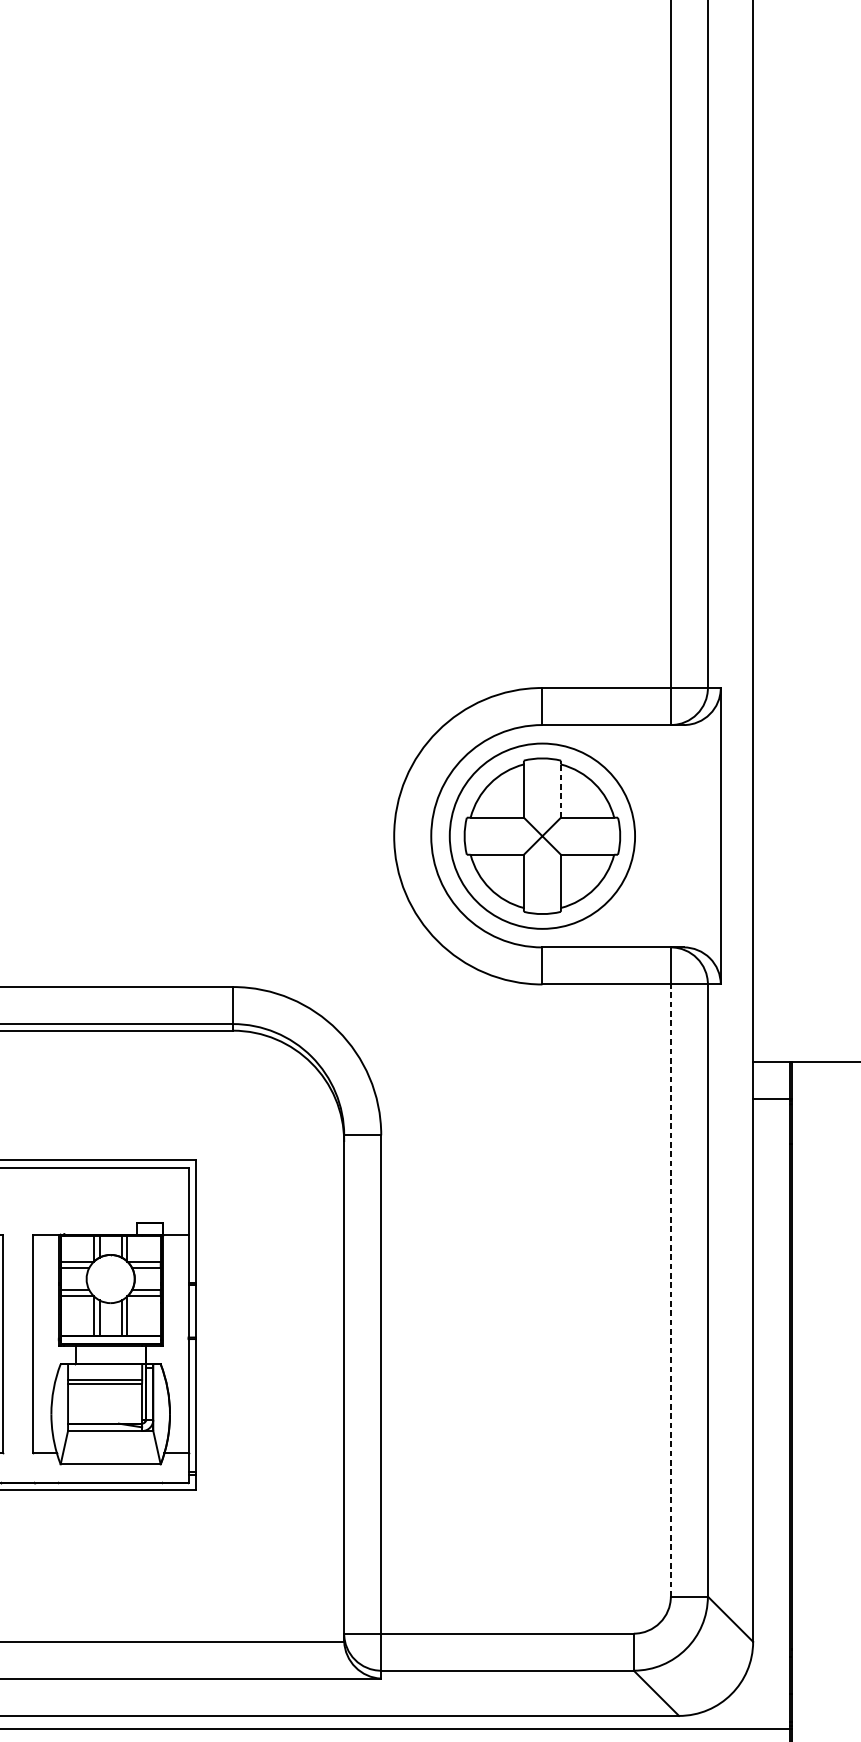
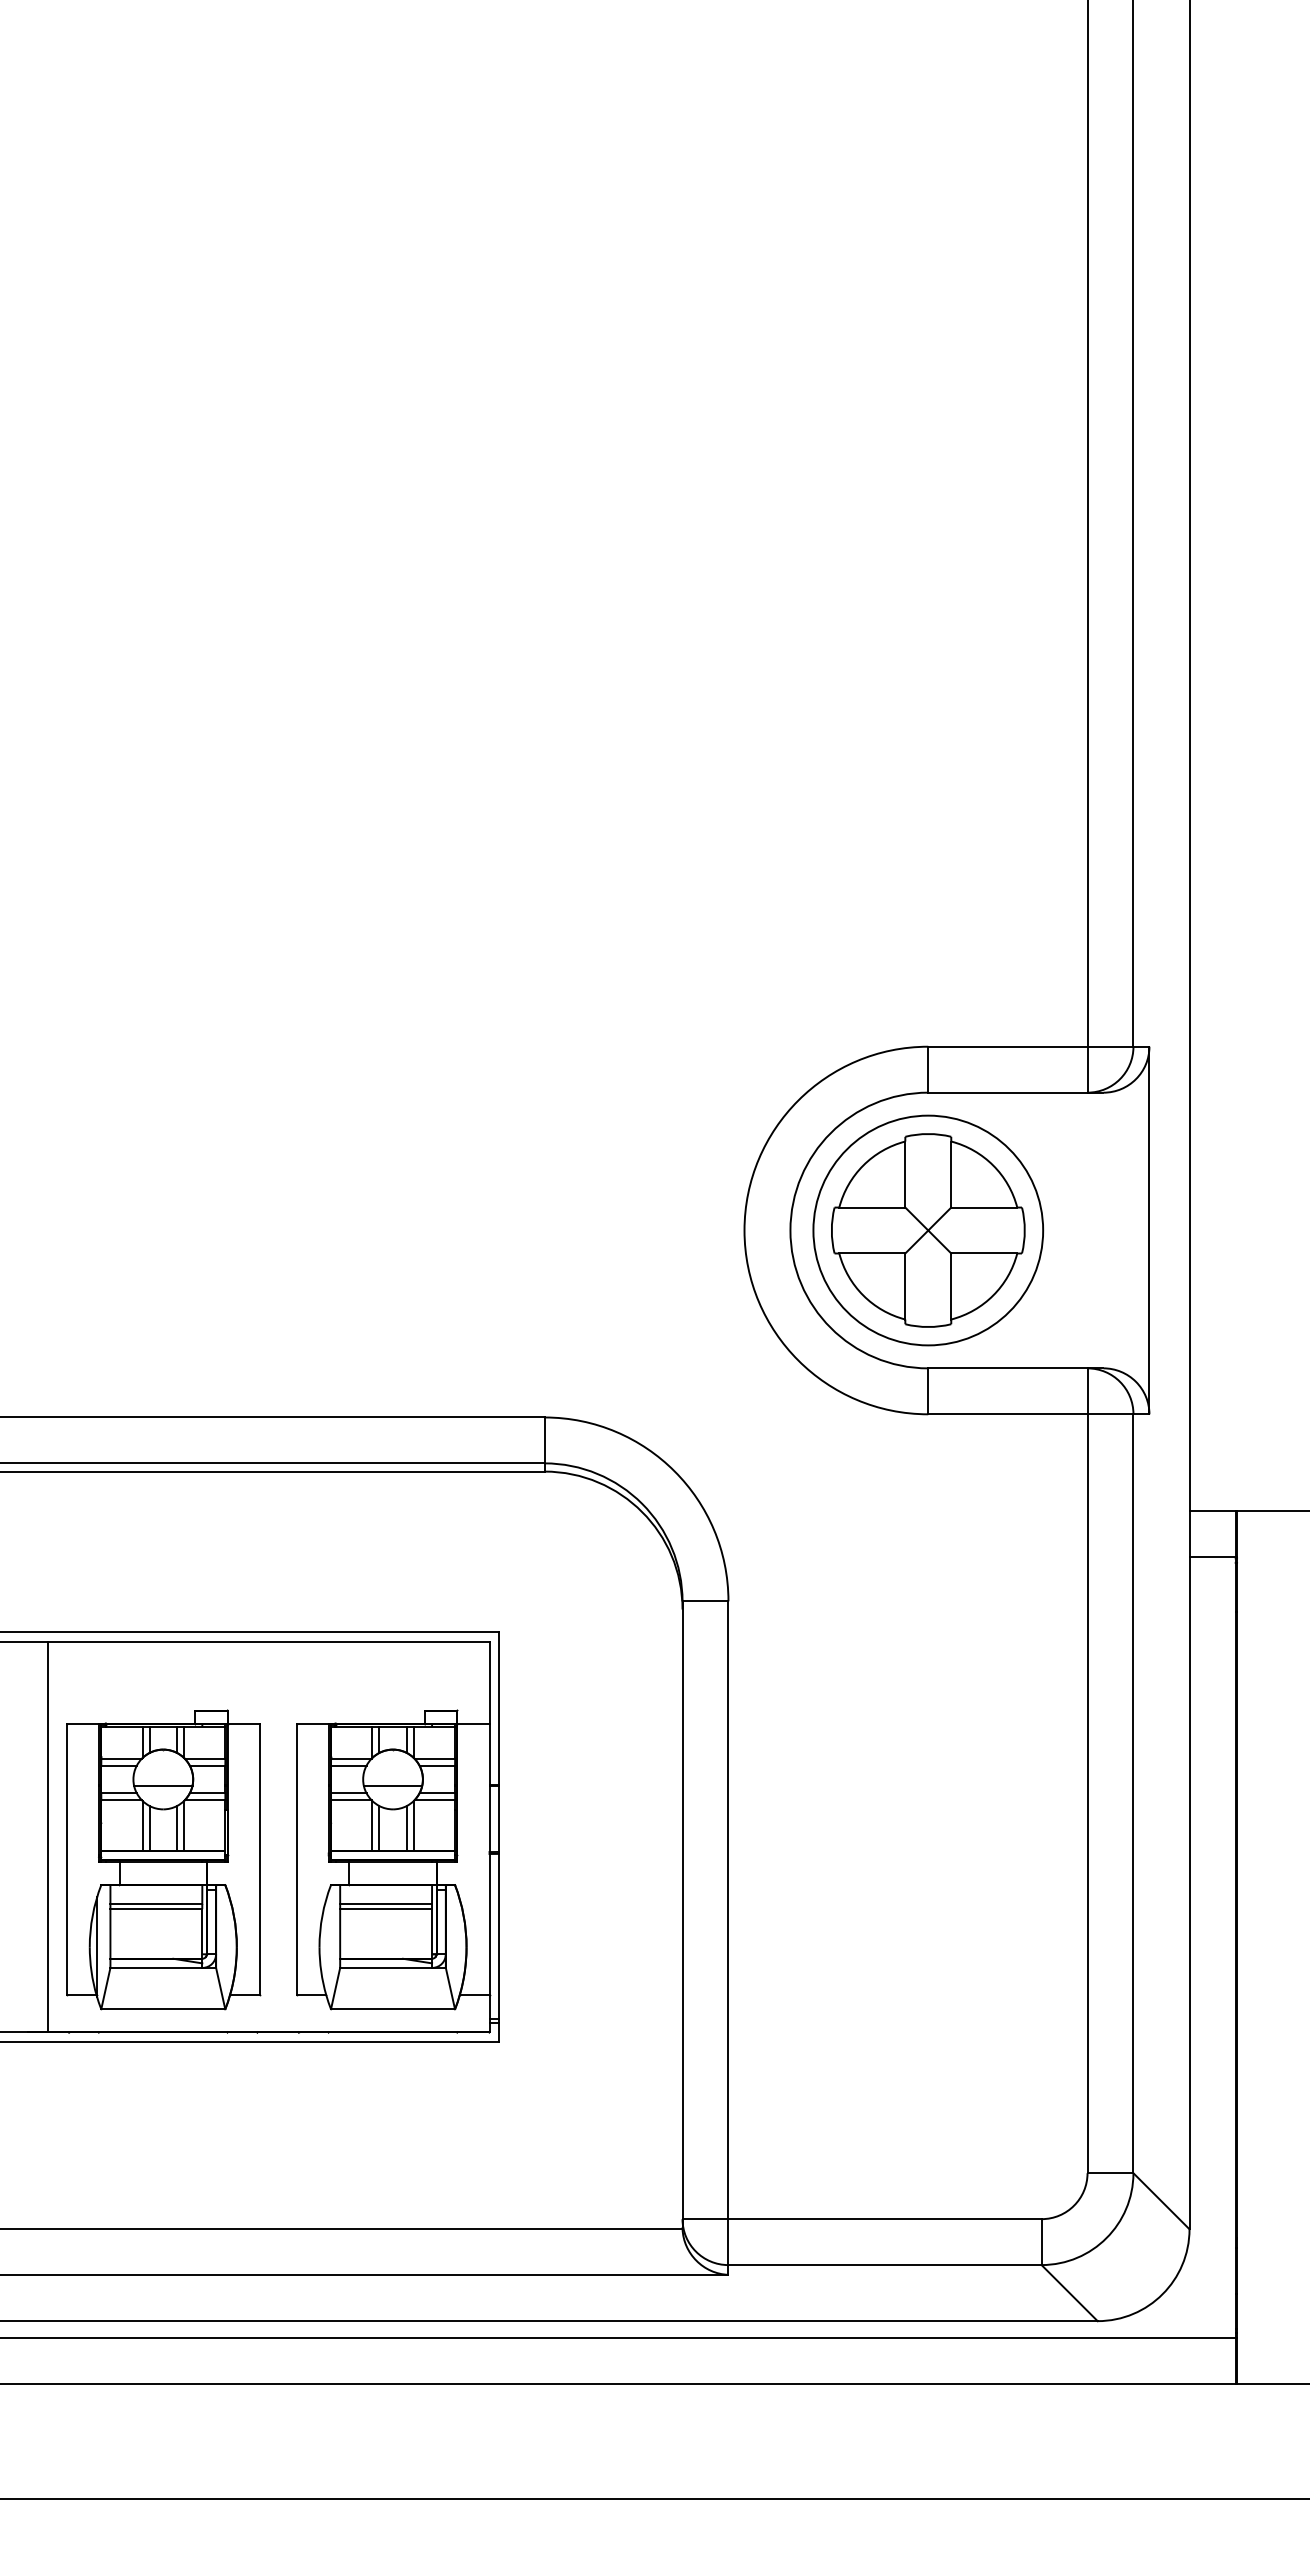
line: (561, 791) -> (951, 1174), dashed -> solid
line: (110, 1283) -> (392, 1785), added
line: (670, 1290) -> (1087, 1793), dashed -> solid

